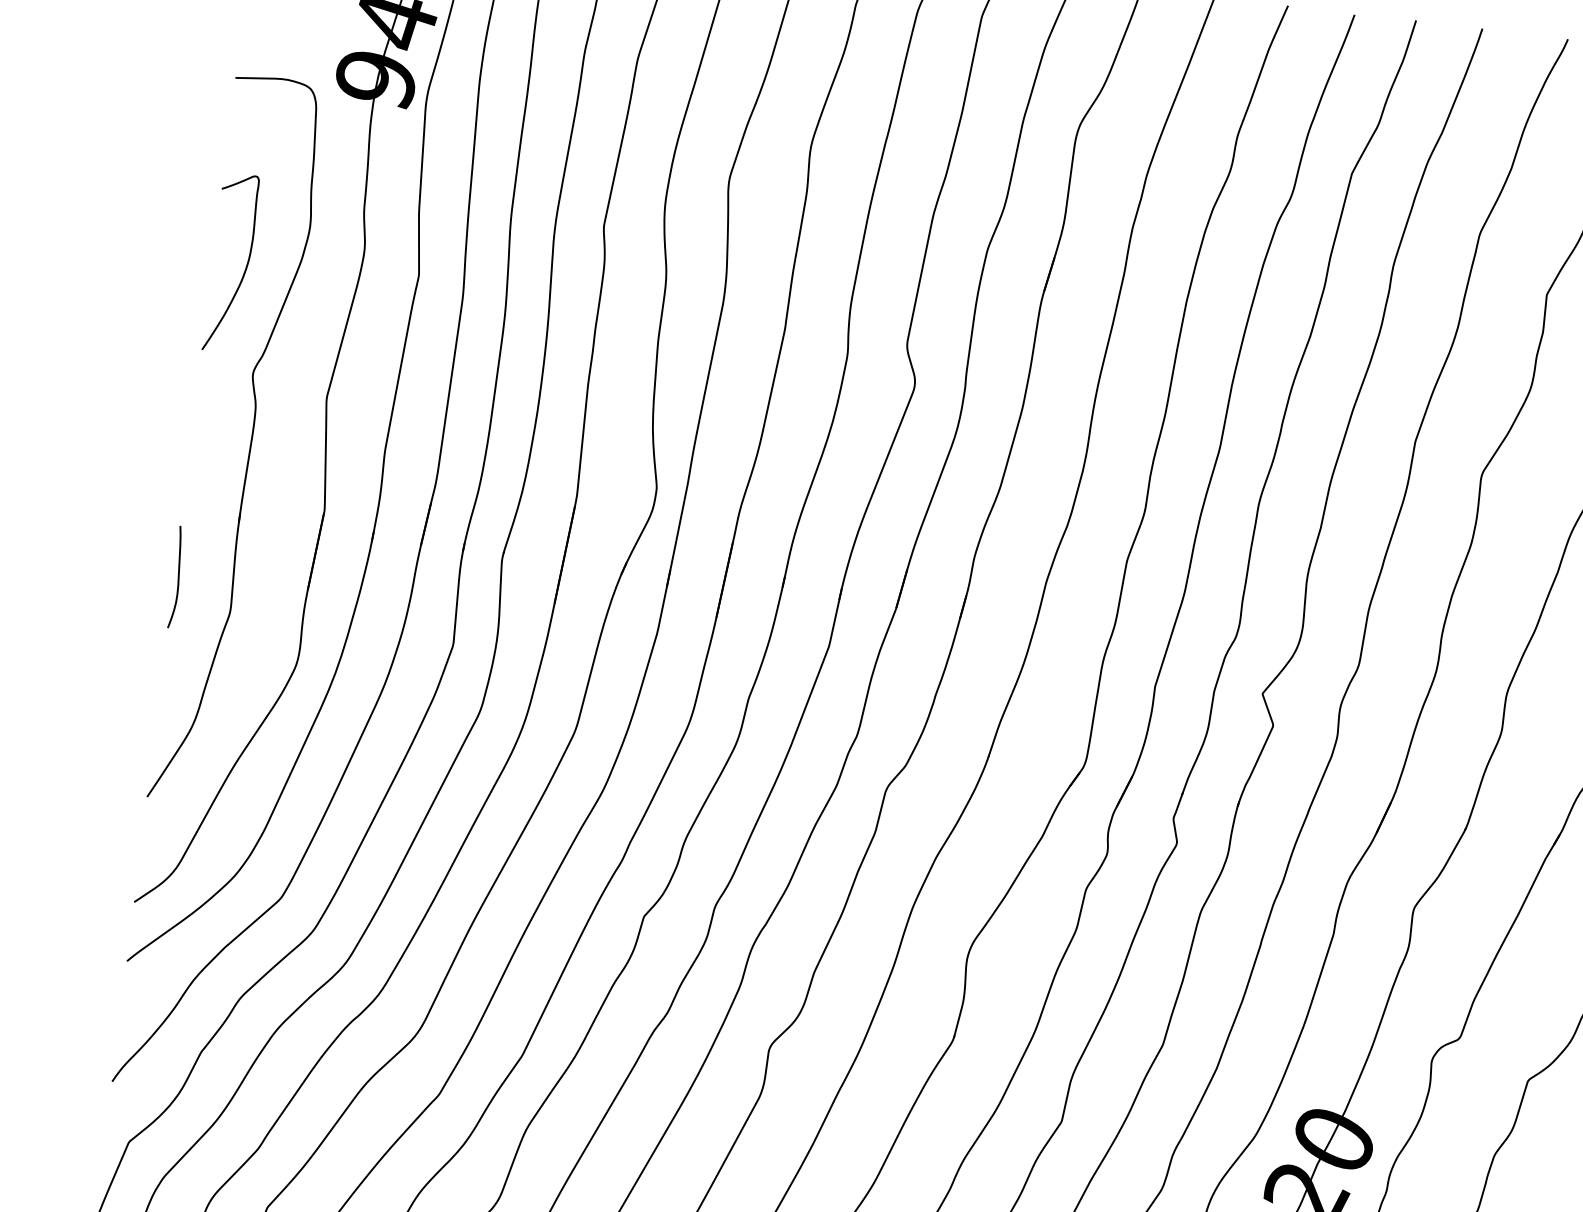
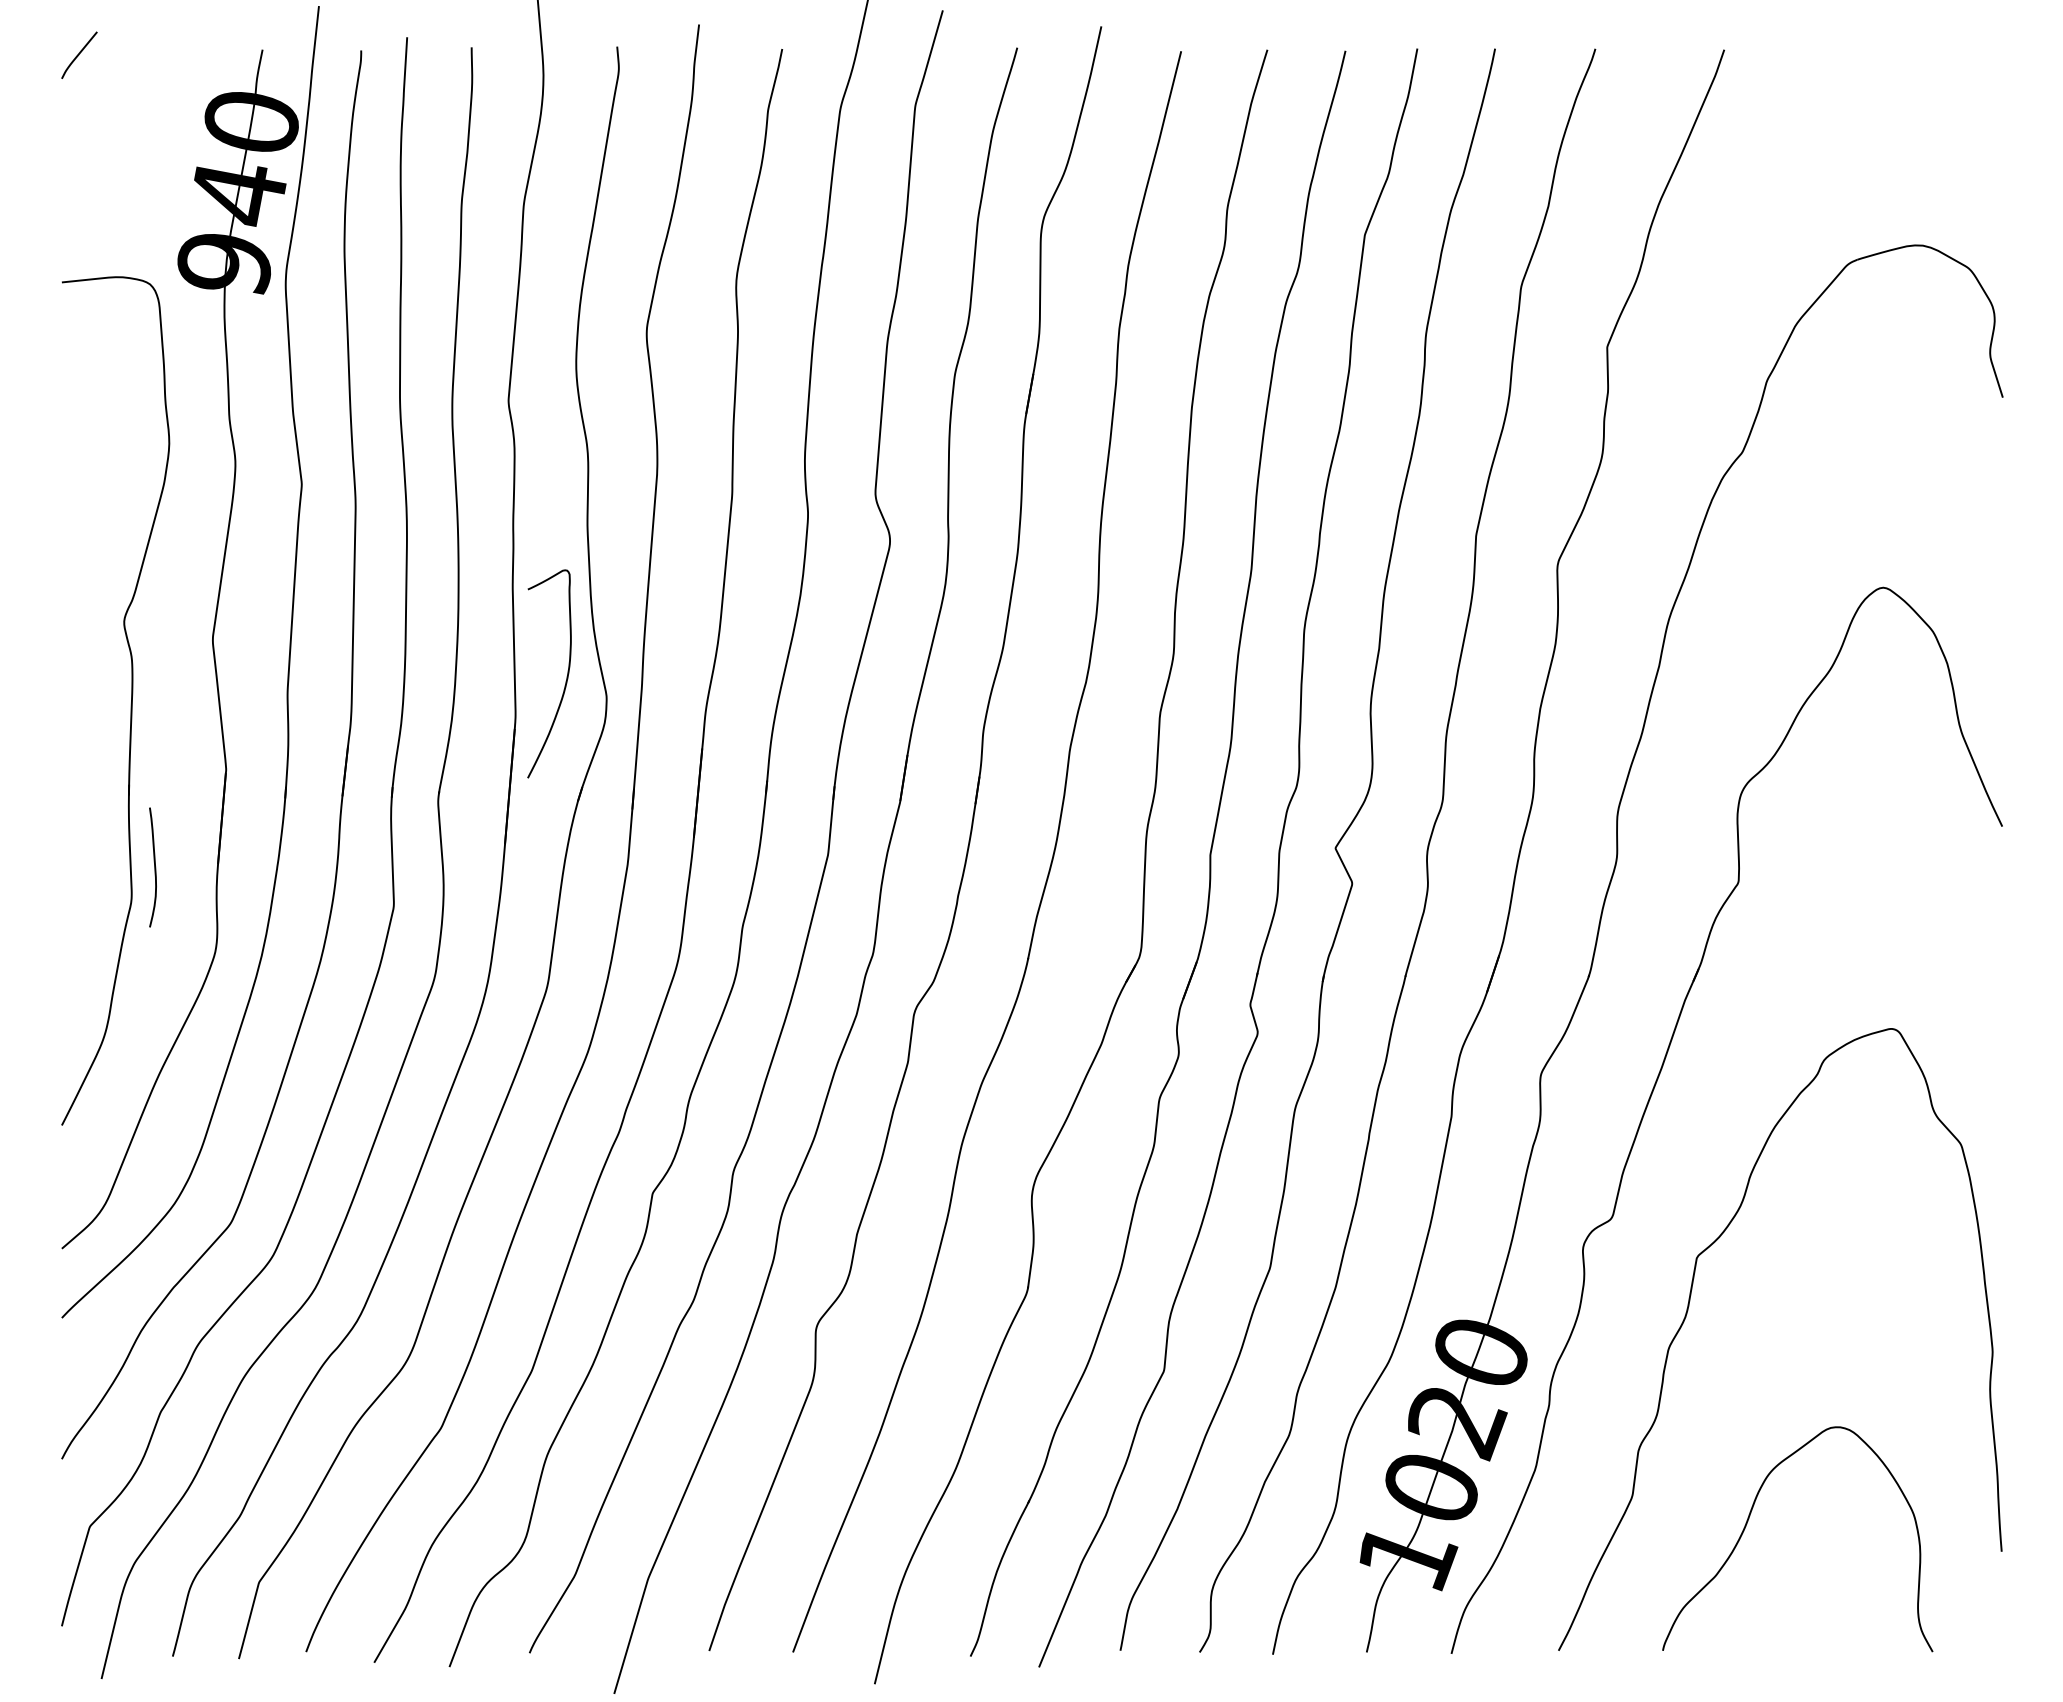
curve: (245, 267) -> (566, 676), moved
curve: (178, 577) -> (154, 867), moved

